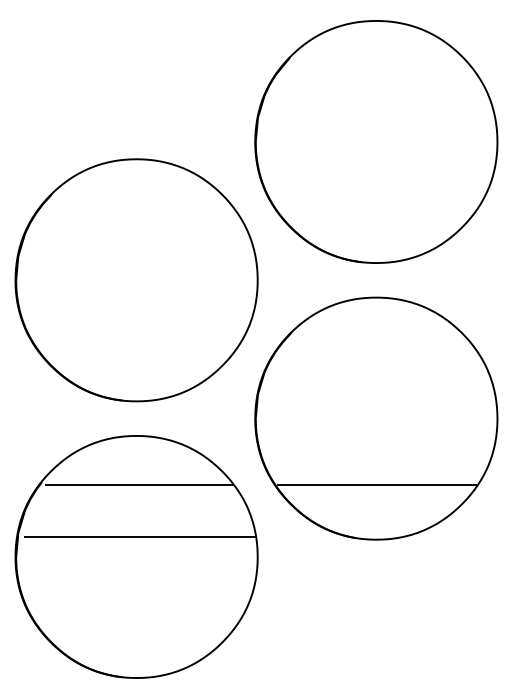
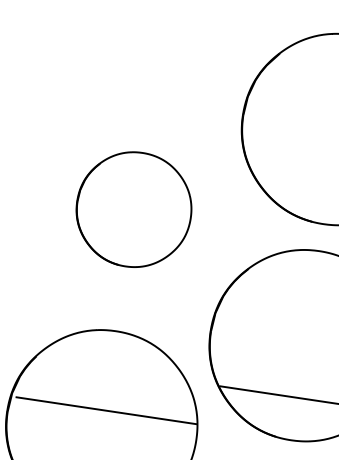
part: (136, 280) -> (133, 209), size x0.6
line: (139, 485) -> (112, 370), removed

